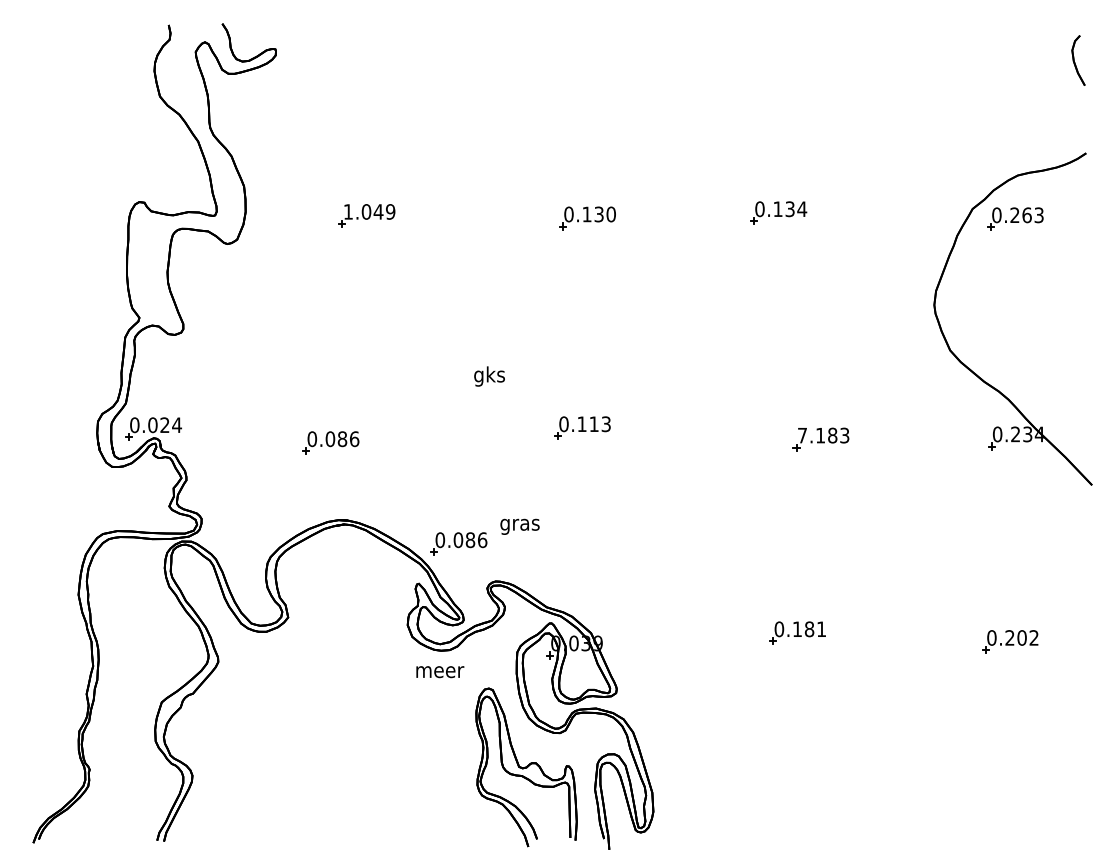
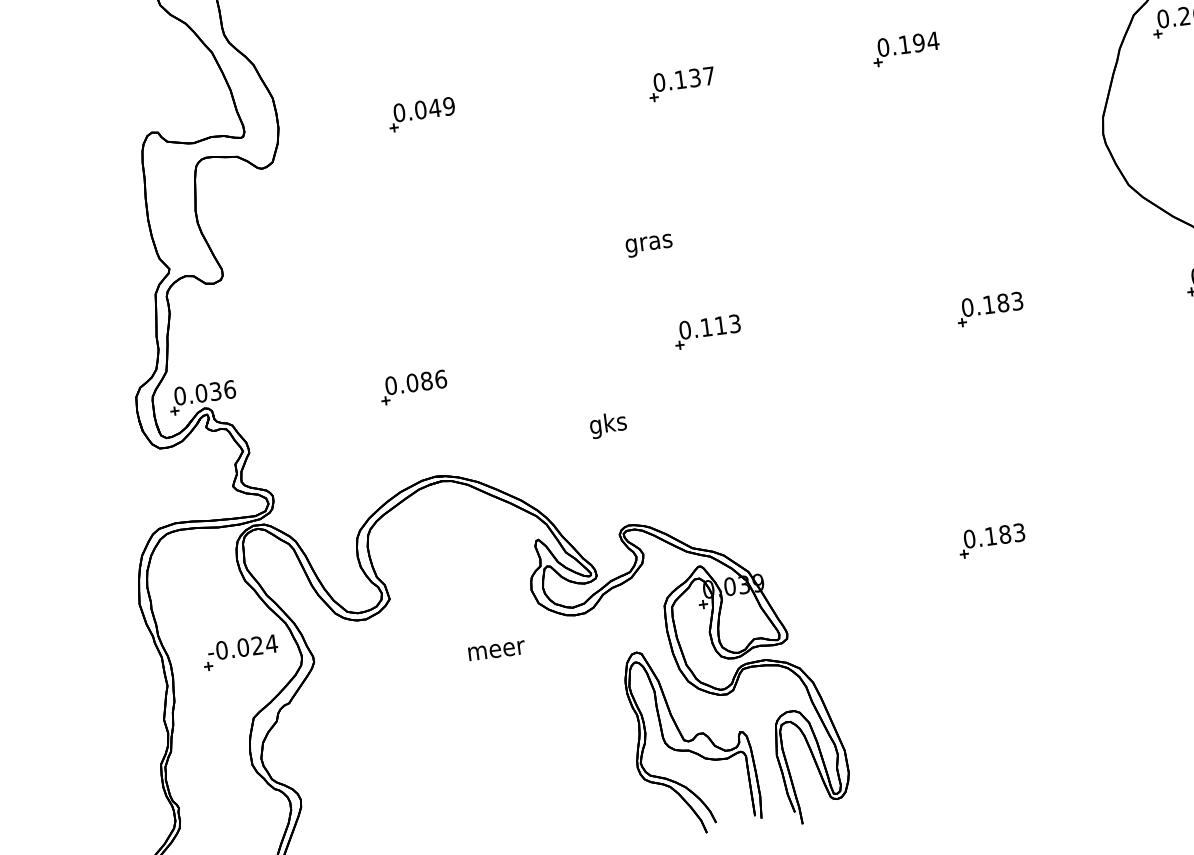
text: (789, 208) -> (918, 42), 0.134 -> 0.194
text: (348, 211) -> (399, 112), 1.049 -> 0.049
text: (610, 214) -> (708, 76), 0.130 -> 0.137
text: (489, 376) -> (608, 425), moved
text: (171, 425) -> (223, 390), 0.024 -> 0.036
text: (802, 435) -> (967, 307), 7.183 -> 0.183
text: (519, 526) -> (648, 245), moved
part: (458, 543) -> (579, 486), removed
text: (821, 629) -> (1019, 532), 0.181 -> 0.183
part: (157, 645) -> (240, 651), added
text: (440, 672) -> (497, 651), moved

